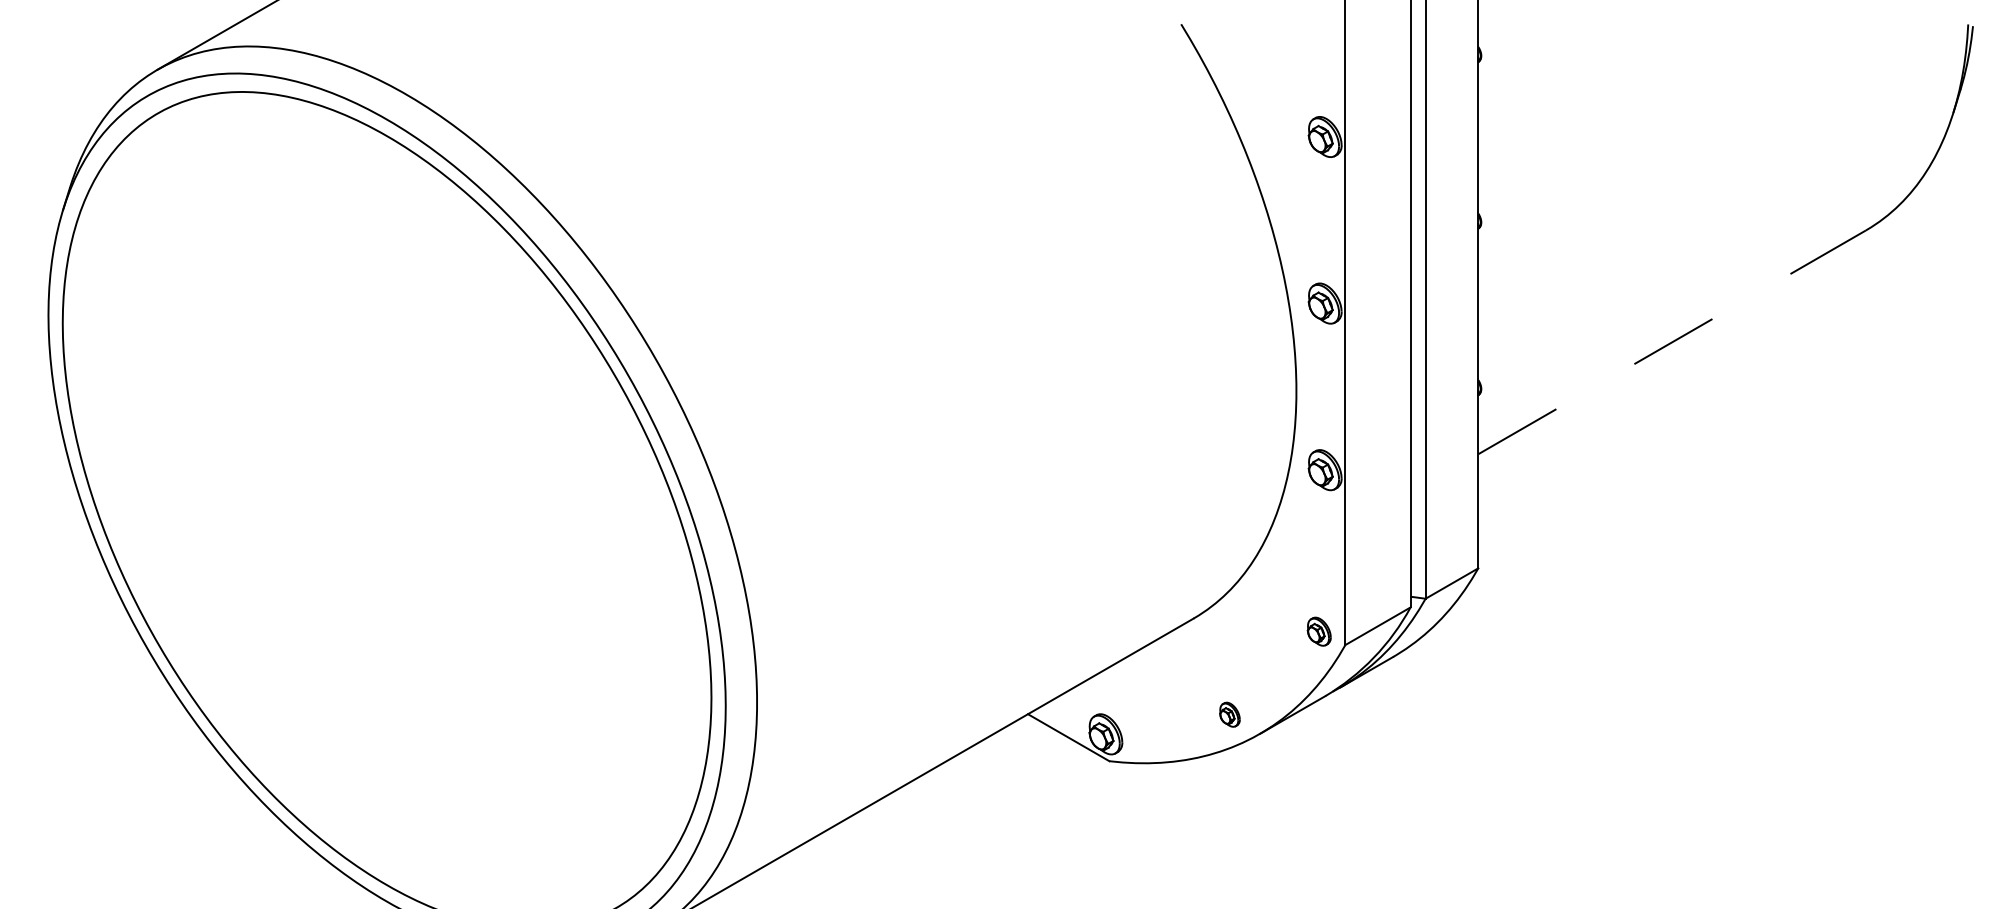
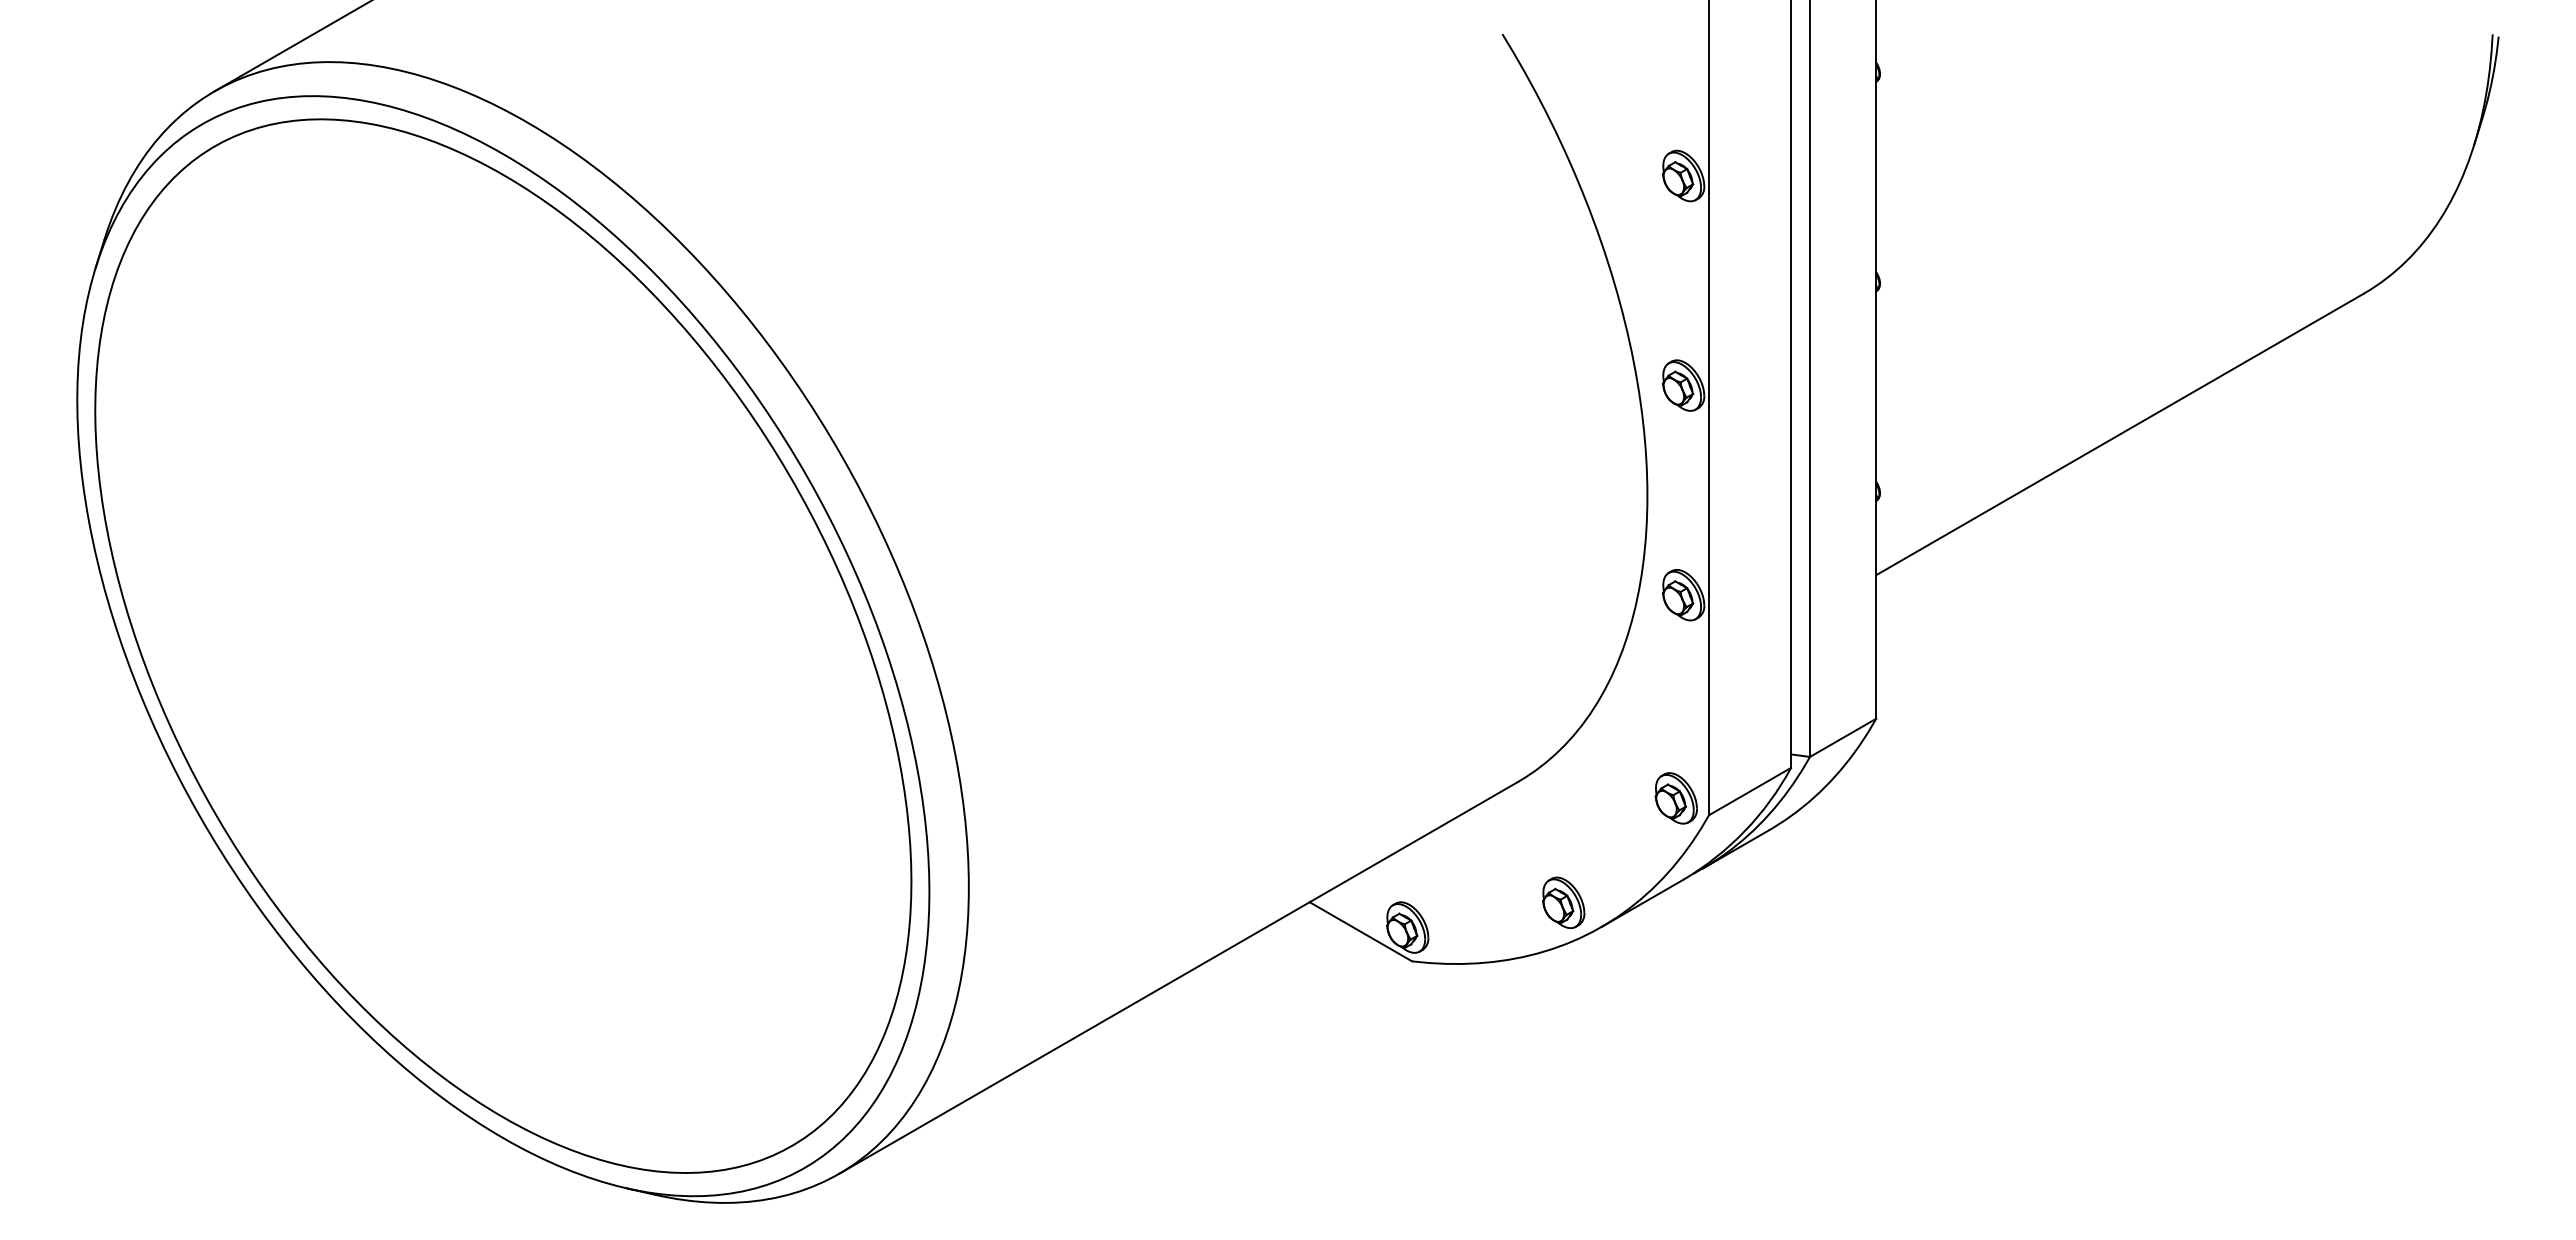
line: (1672, 342) -> (2120, 434), dashed -> solid
part: (1318, 631) -> (1675, 798), size x1.43
part: (1229, 714) -> (1563, 902), size x1.67

